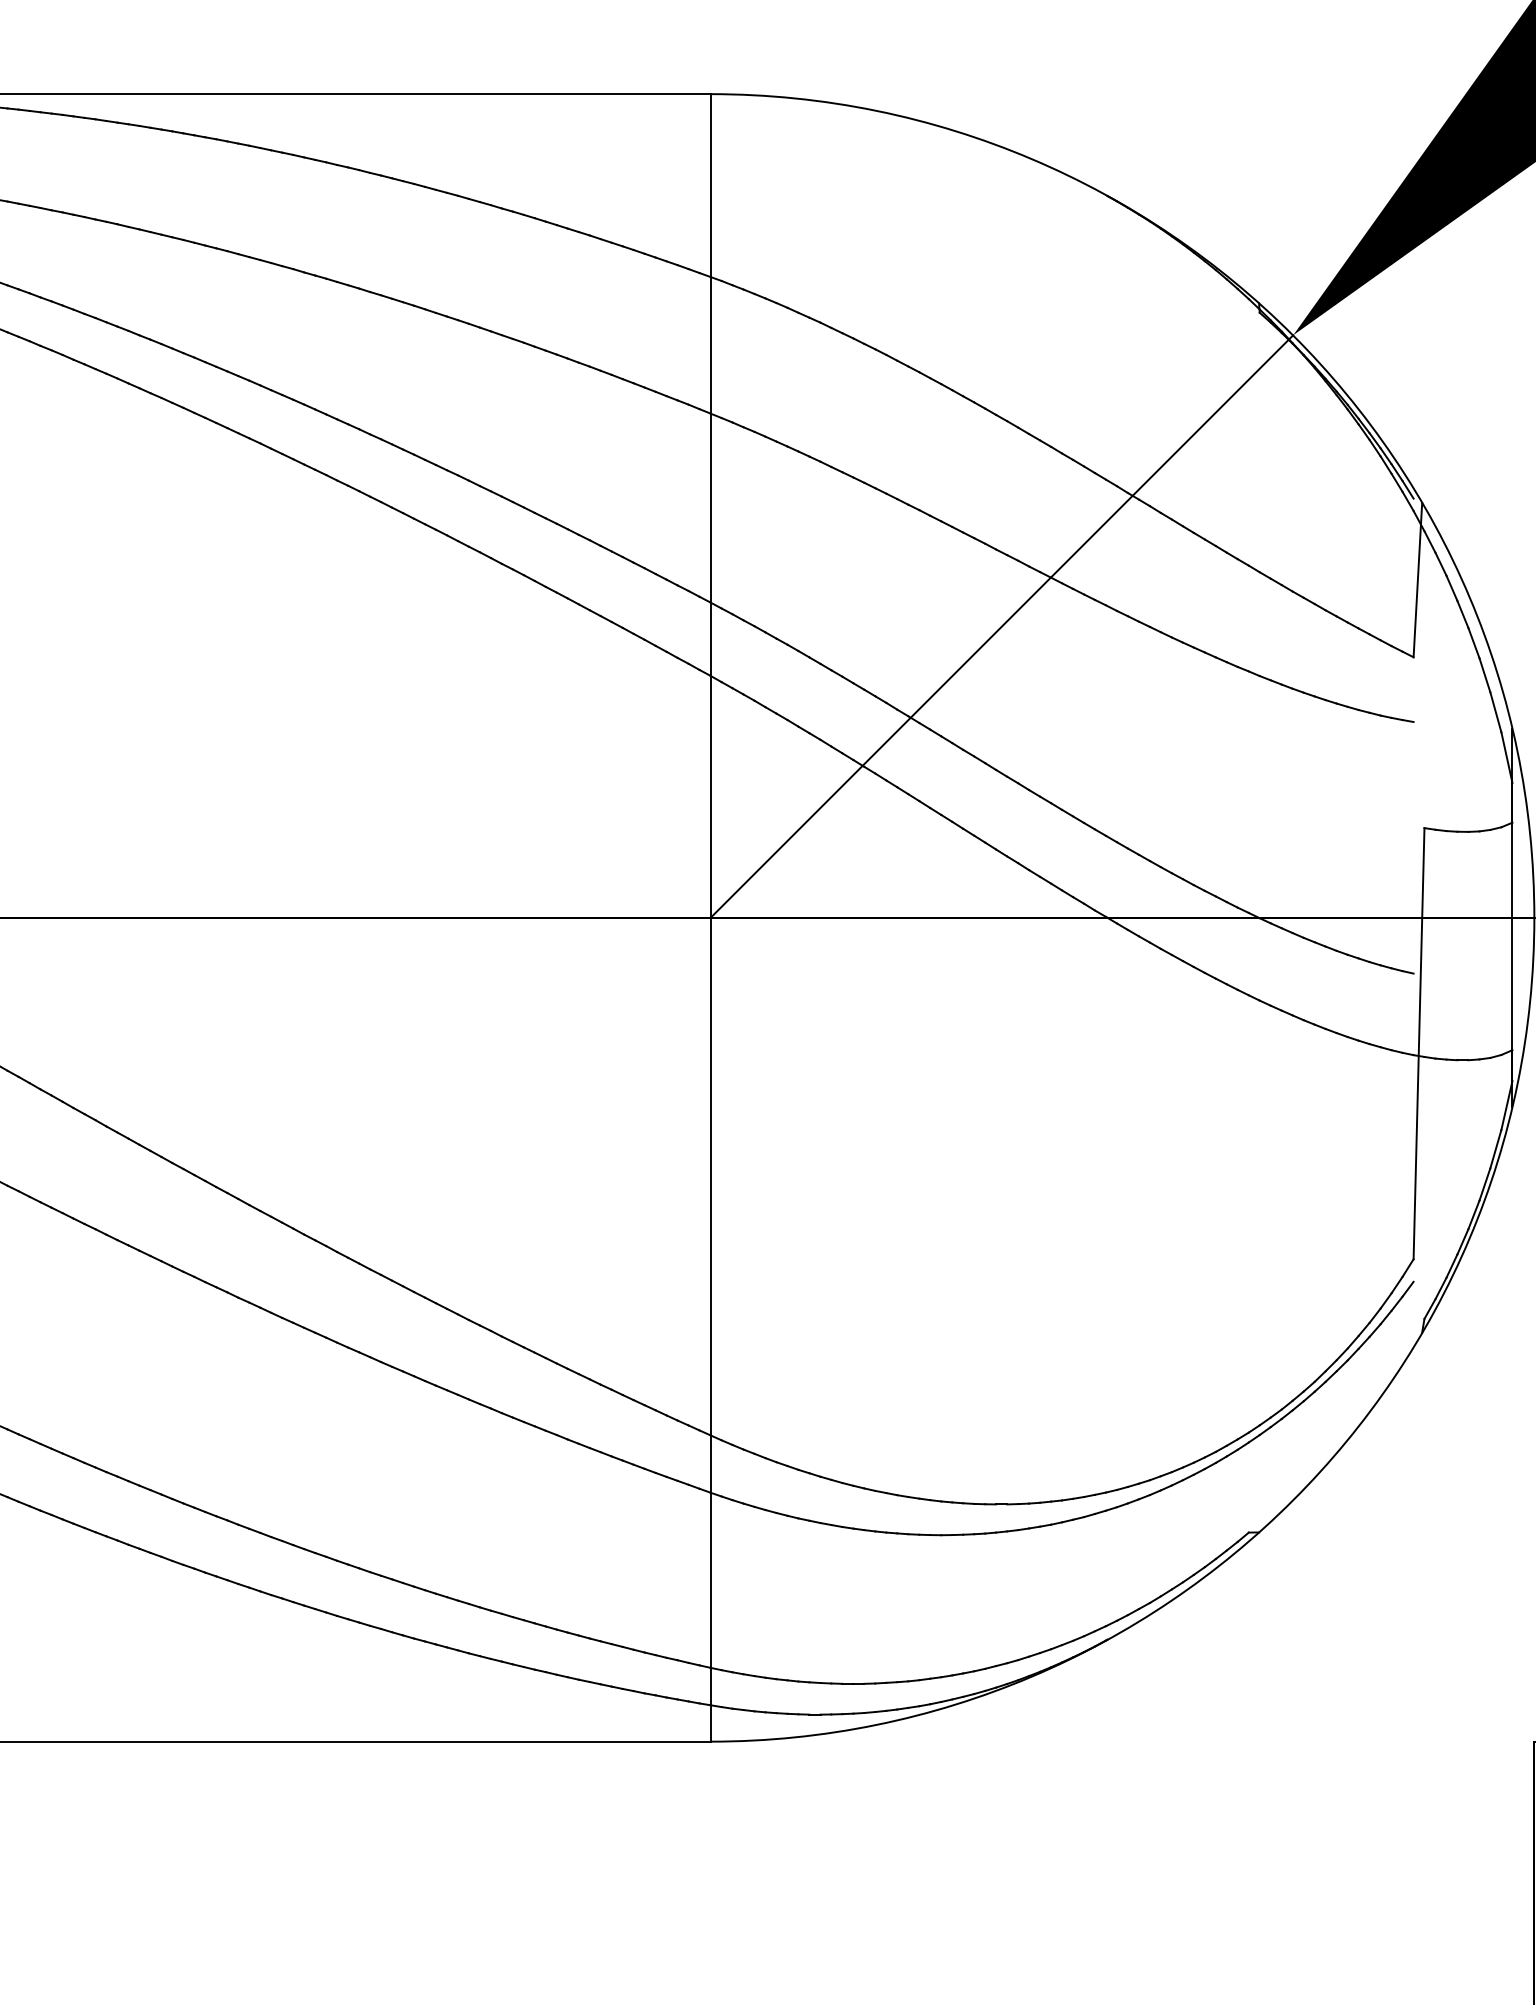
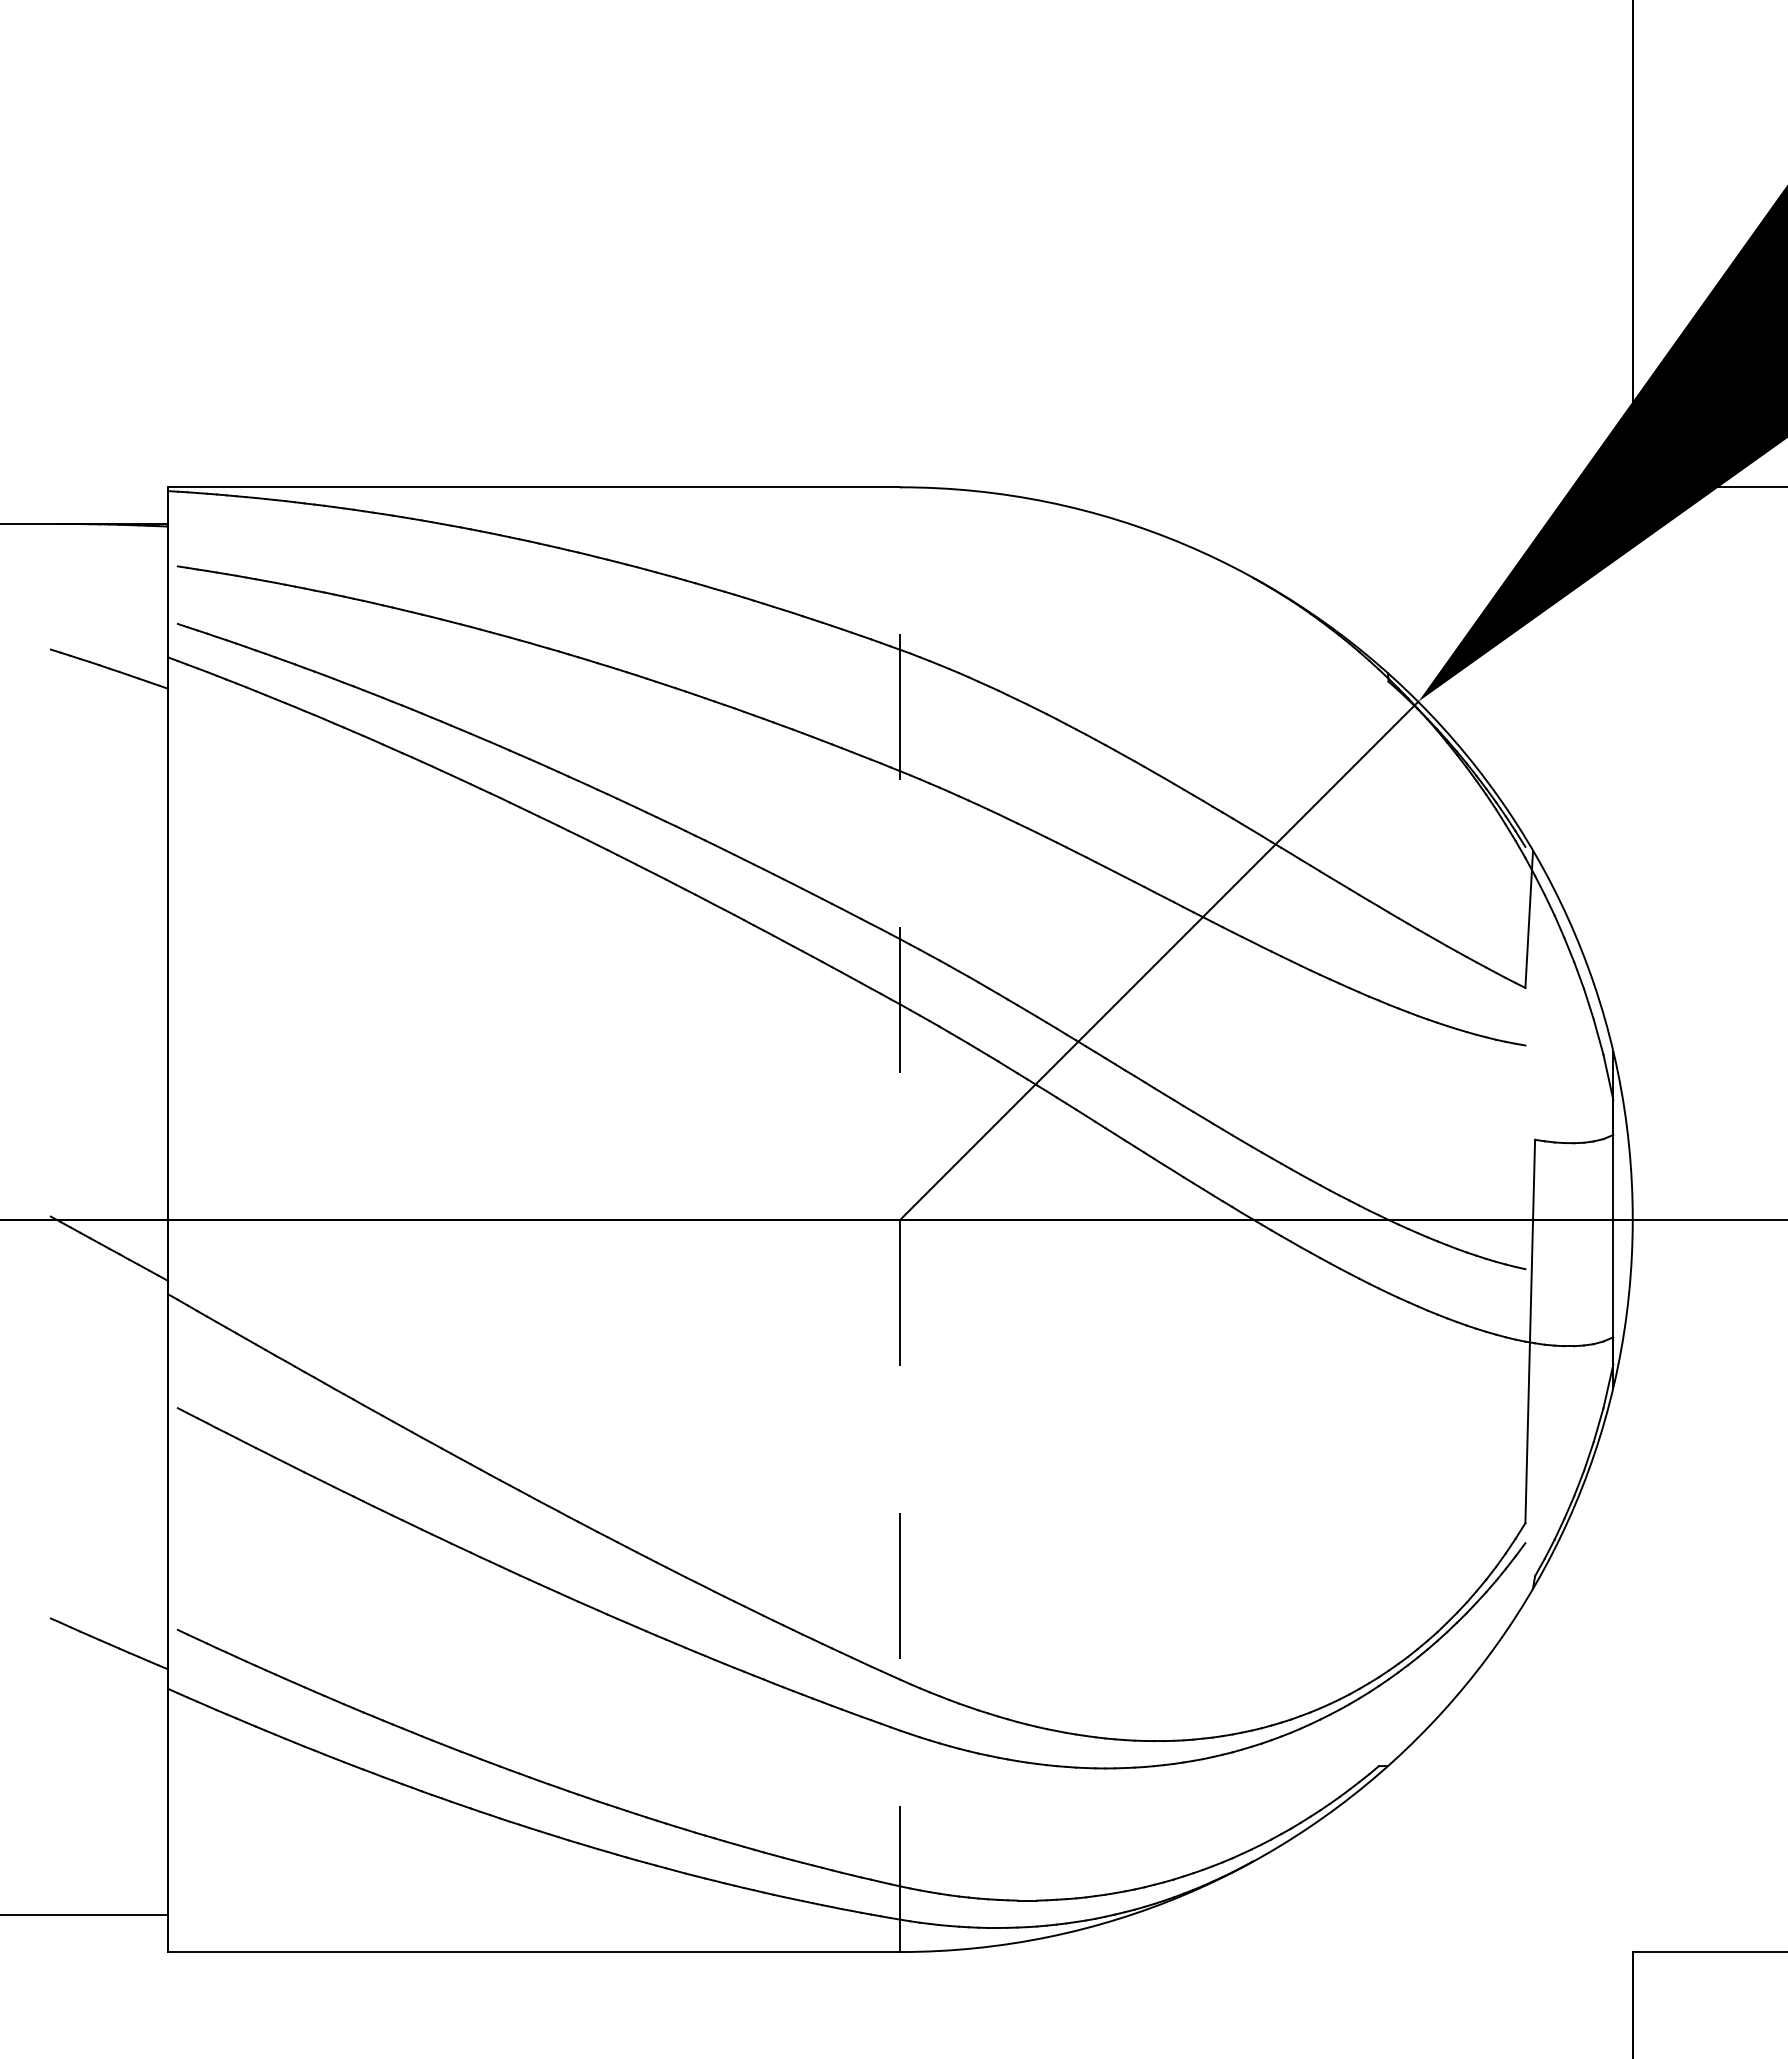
line: (710, 917) -> (900, 1219), solid -> dashed

